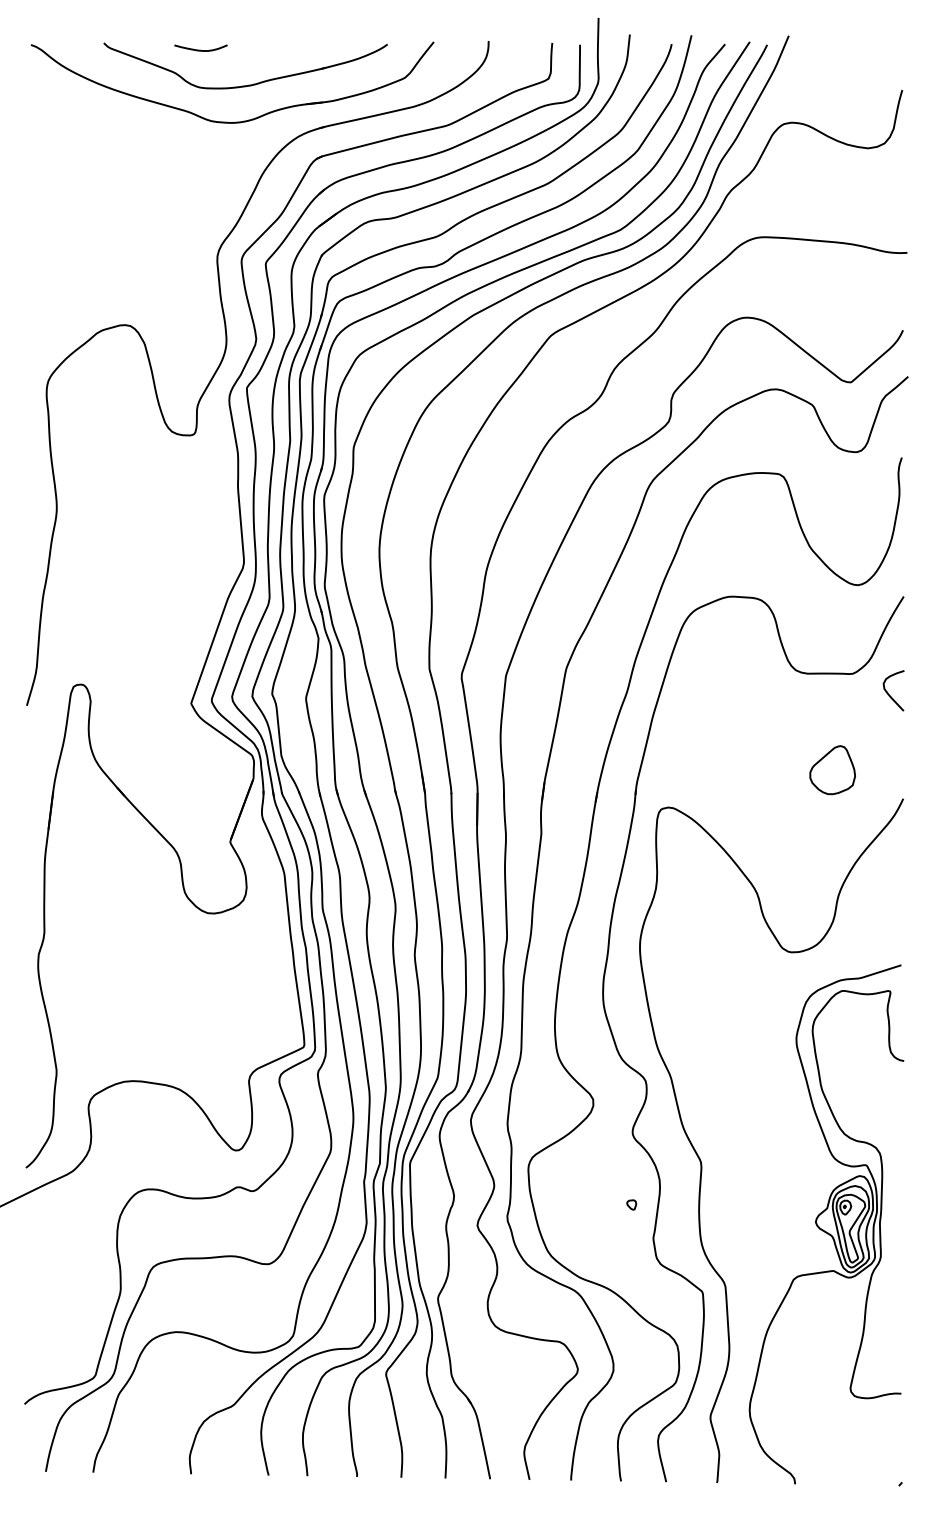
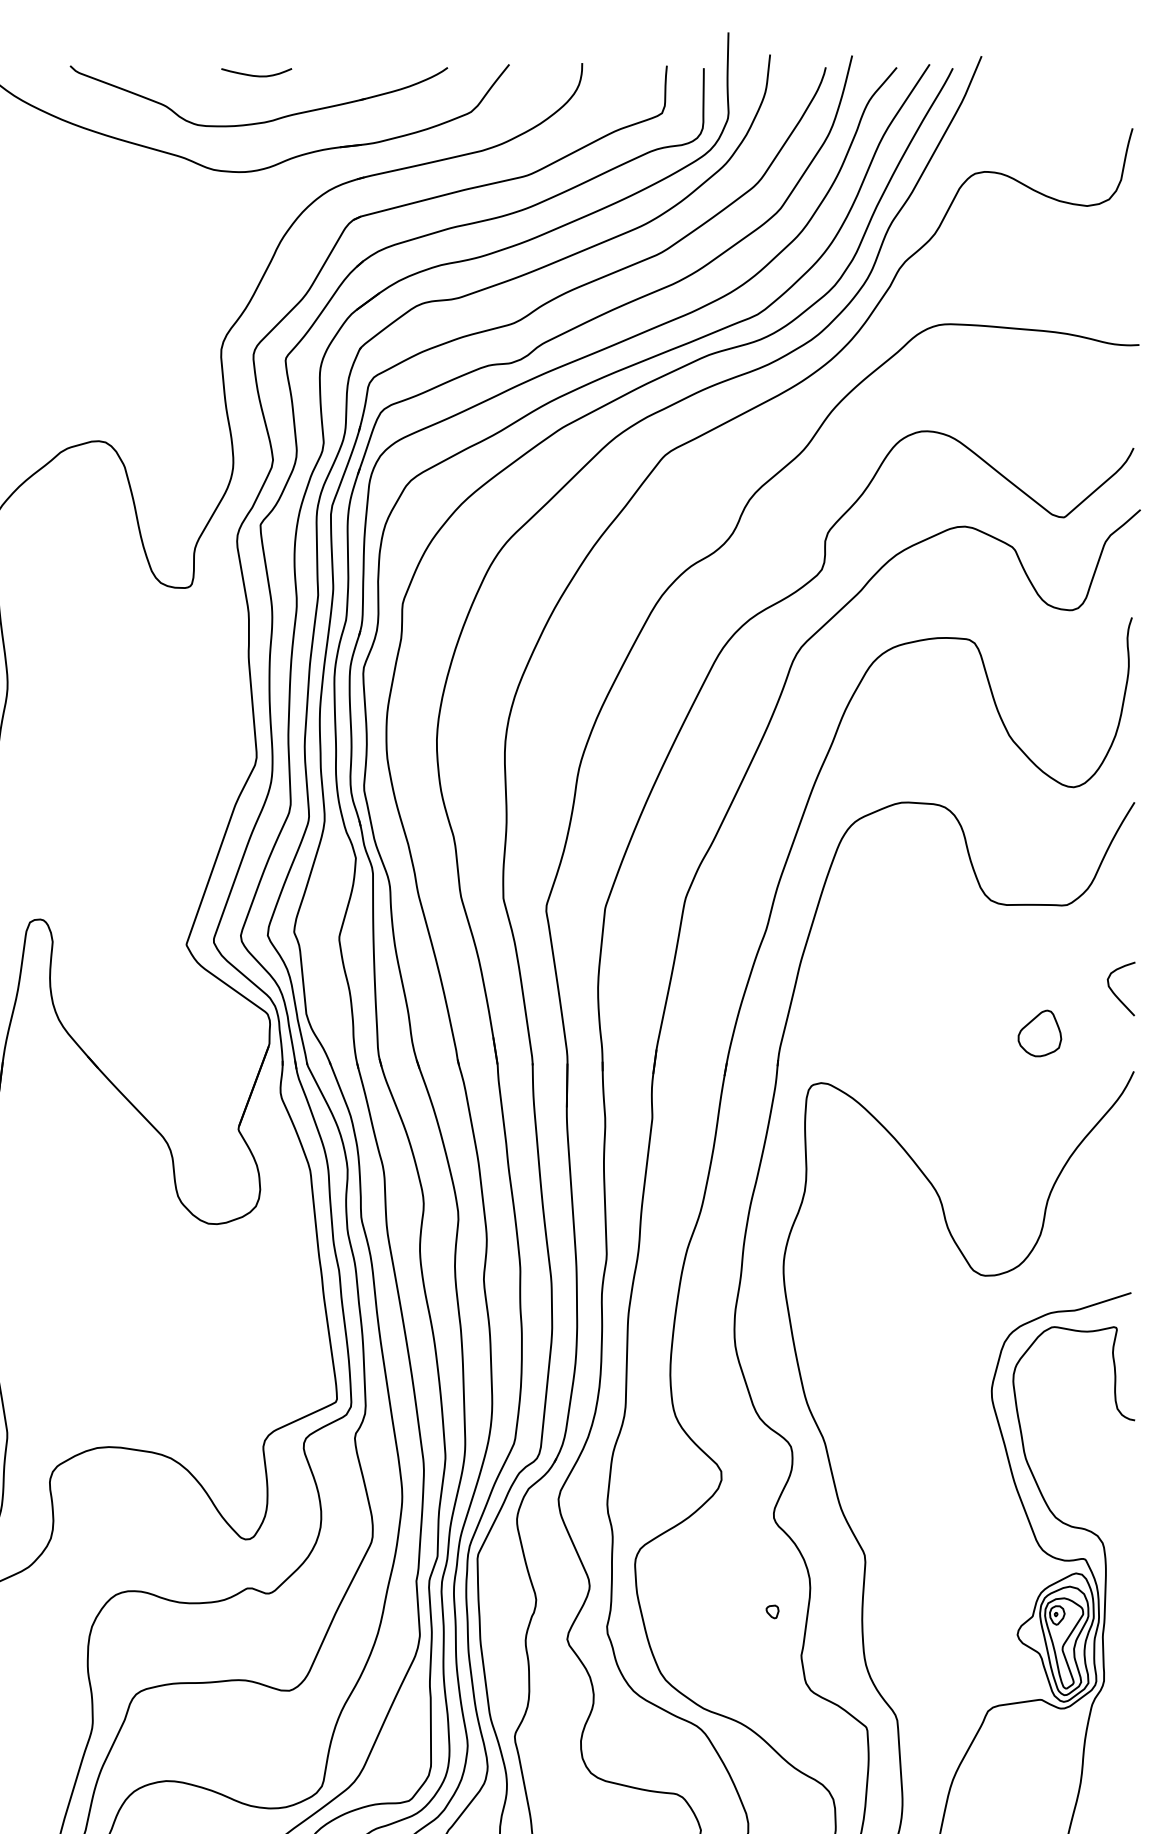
curve: (200, 49) -> (256, 74), moved
curve: (888, 692) -> (1114, 991), moved
part: (832, 770) -> (1039, 1033), size x0.71

